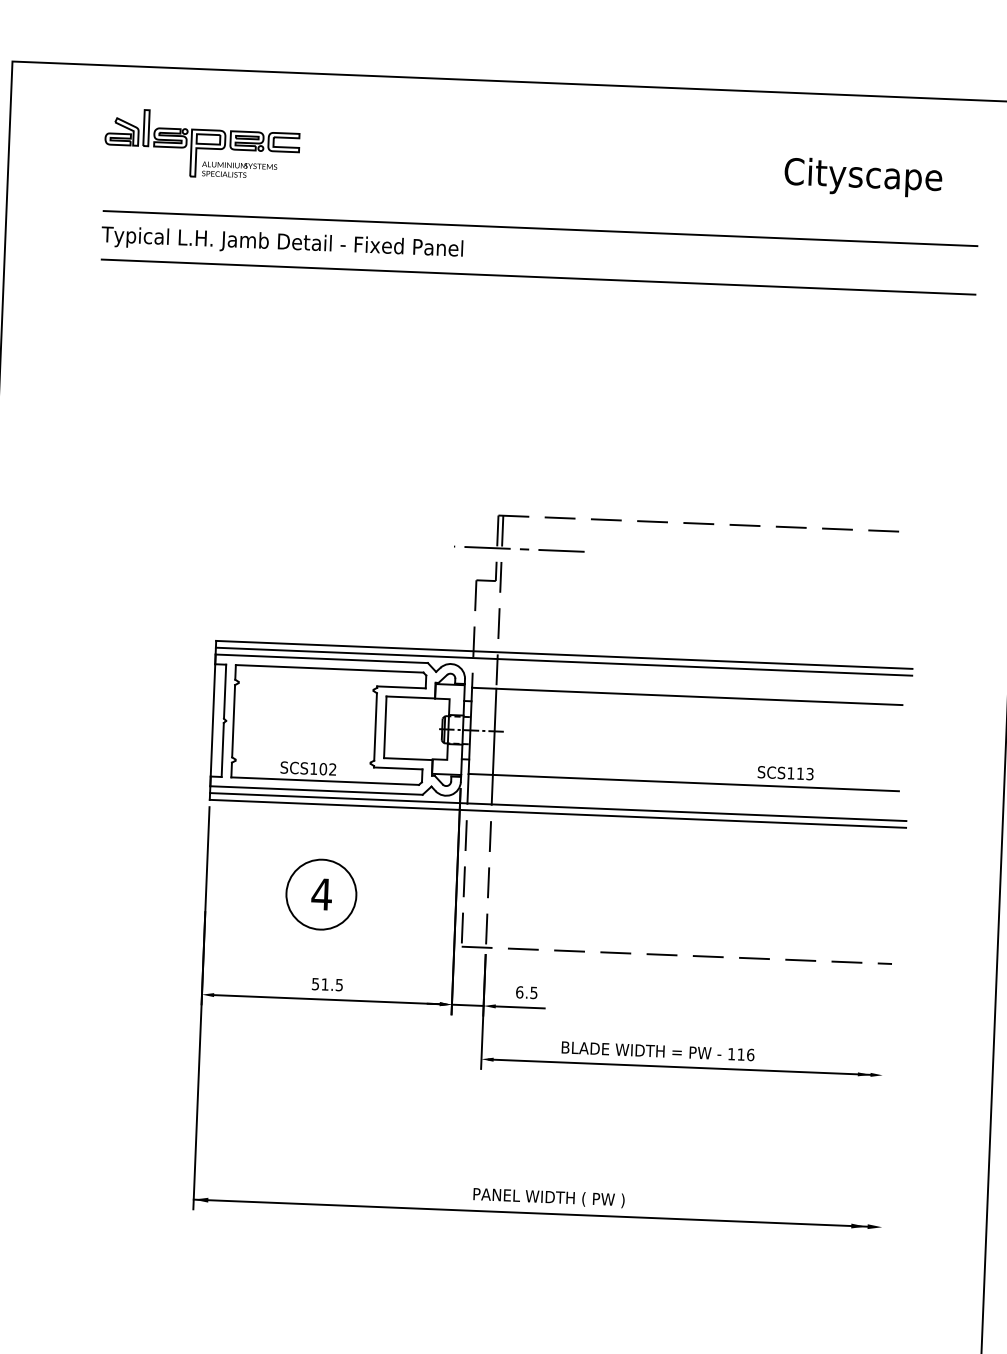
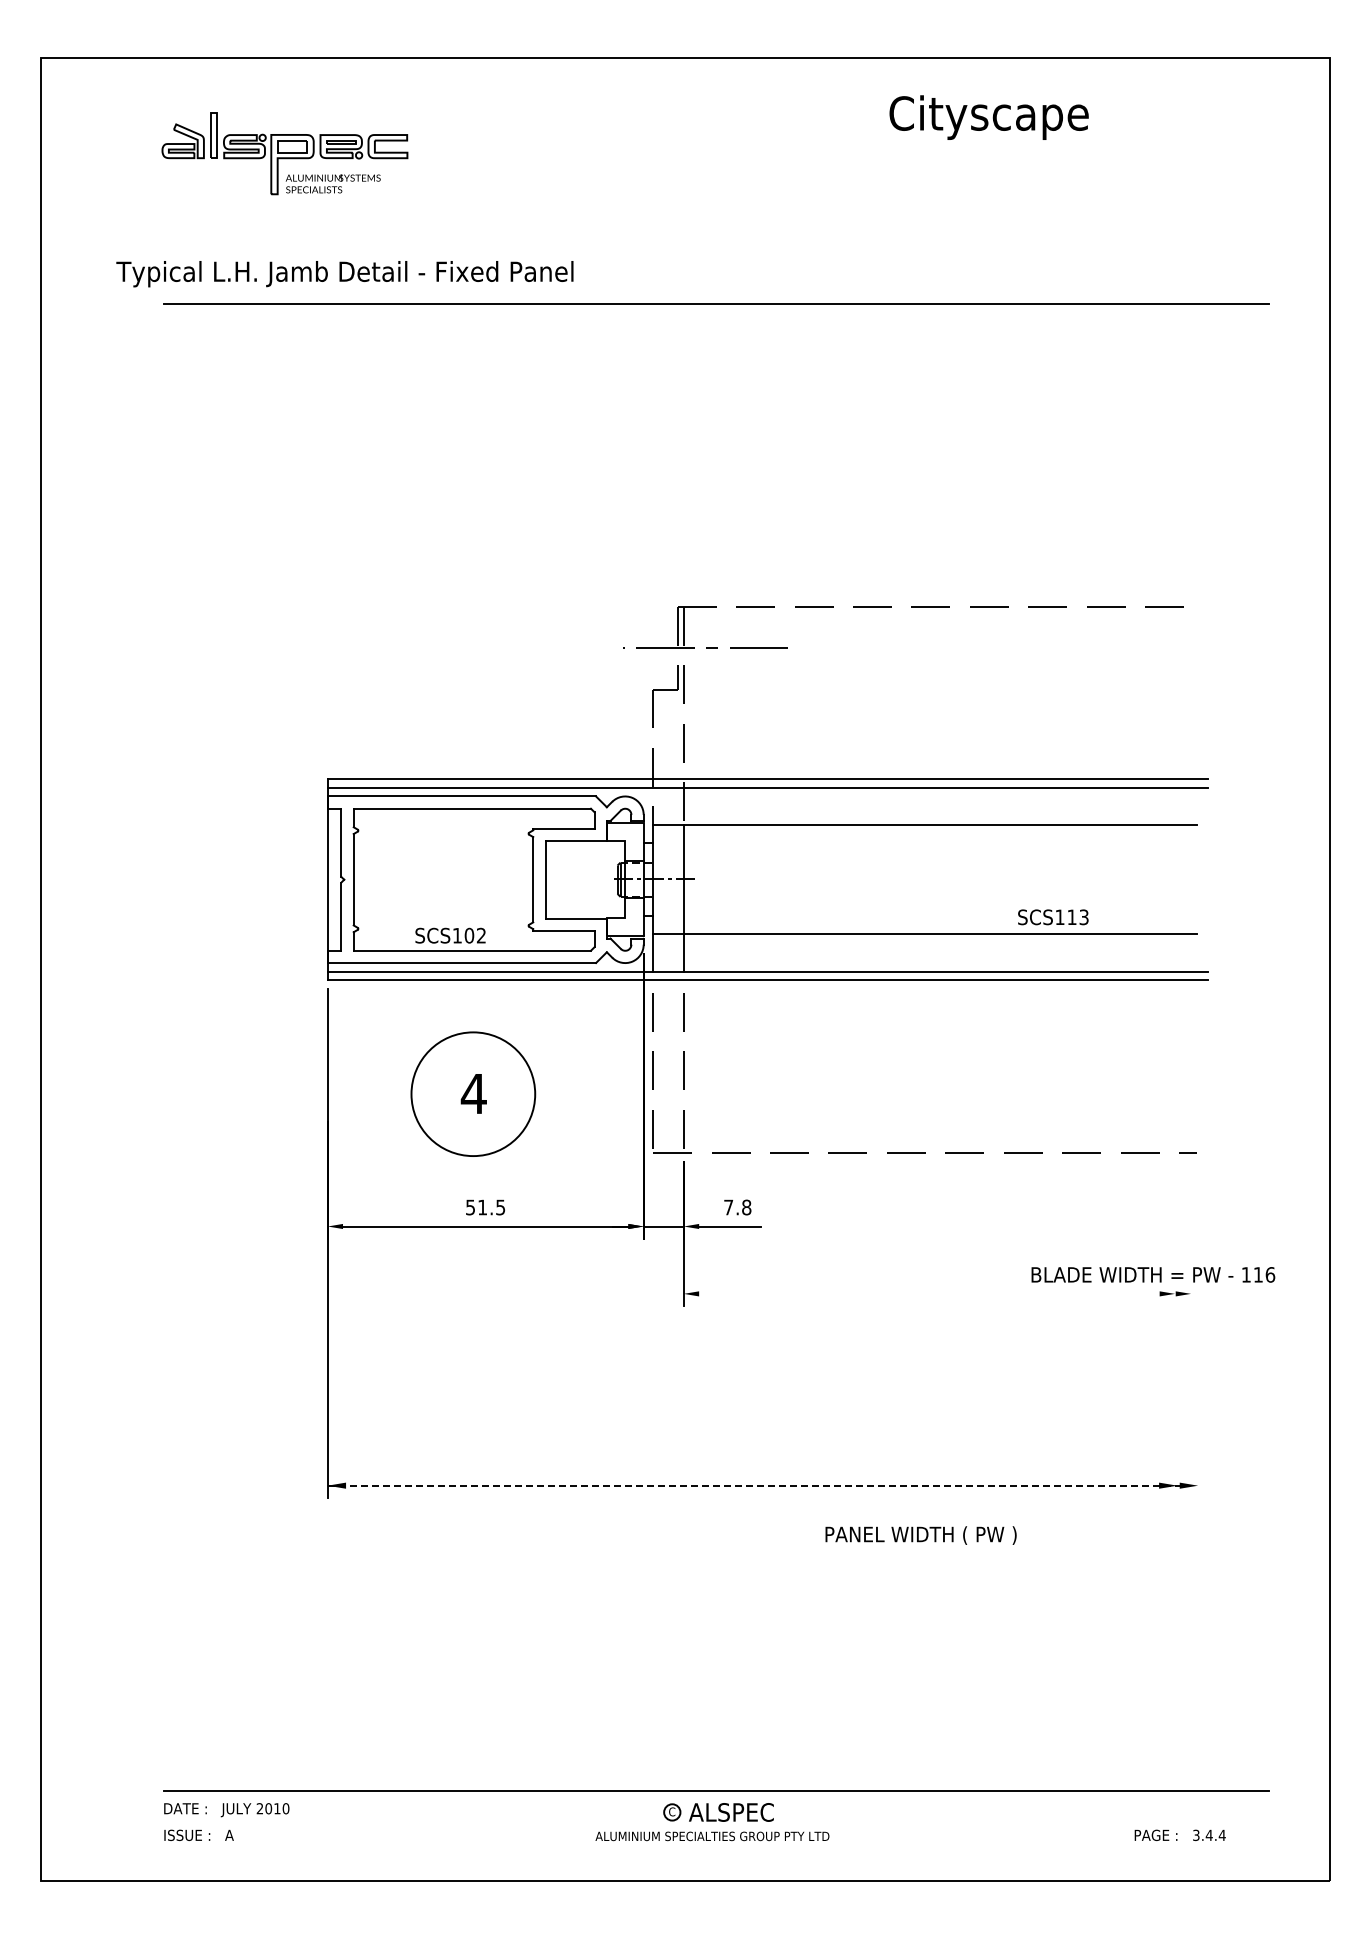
text: (862, 177) -> (988, 117), moved
line: (539, 228) -> (715, 242), removed
text: (281, 243) -> (344, 274), moved
circle: (321, 894) -> (473, 1094), size x1.4
text: (526, 992) -> (737, 1207), 6.5 -> 7.8
text: (658, 1050) -> (1153, 1274), moved
line: (679, 1066) -> (933, 1293), removed
text: (548, 1197) -> (920, 1535), moved
line: (531, 1213) -> (754, 1485), solid -> dashed

